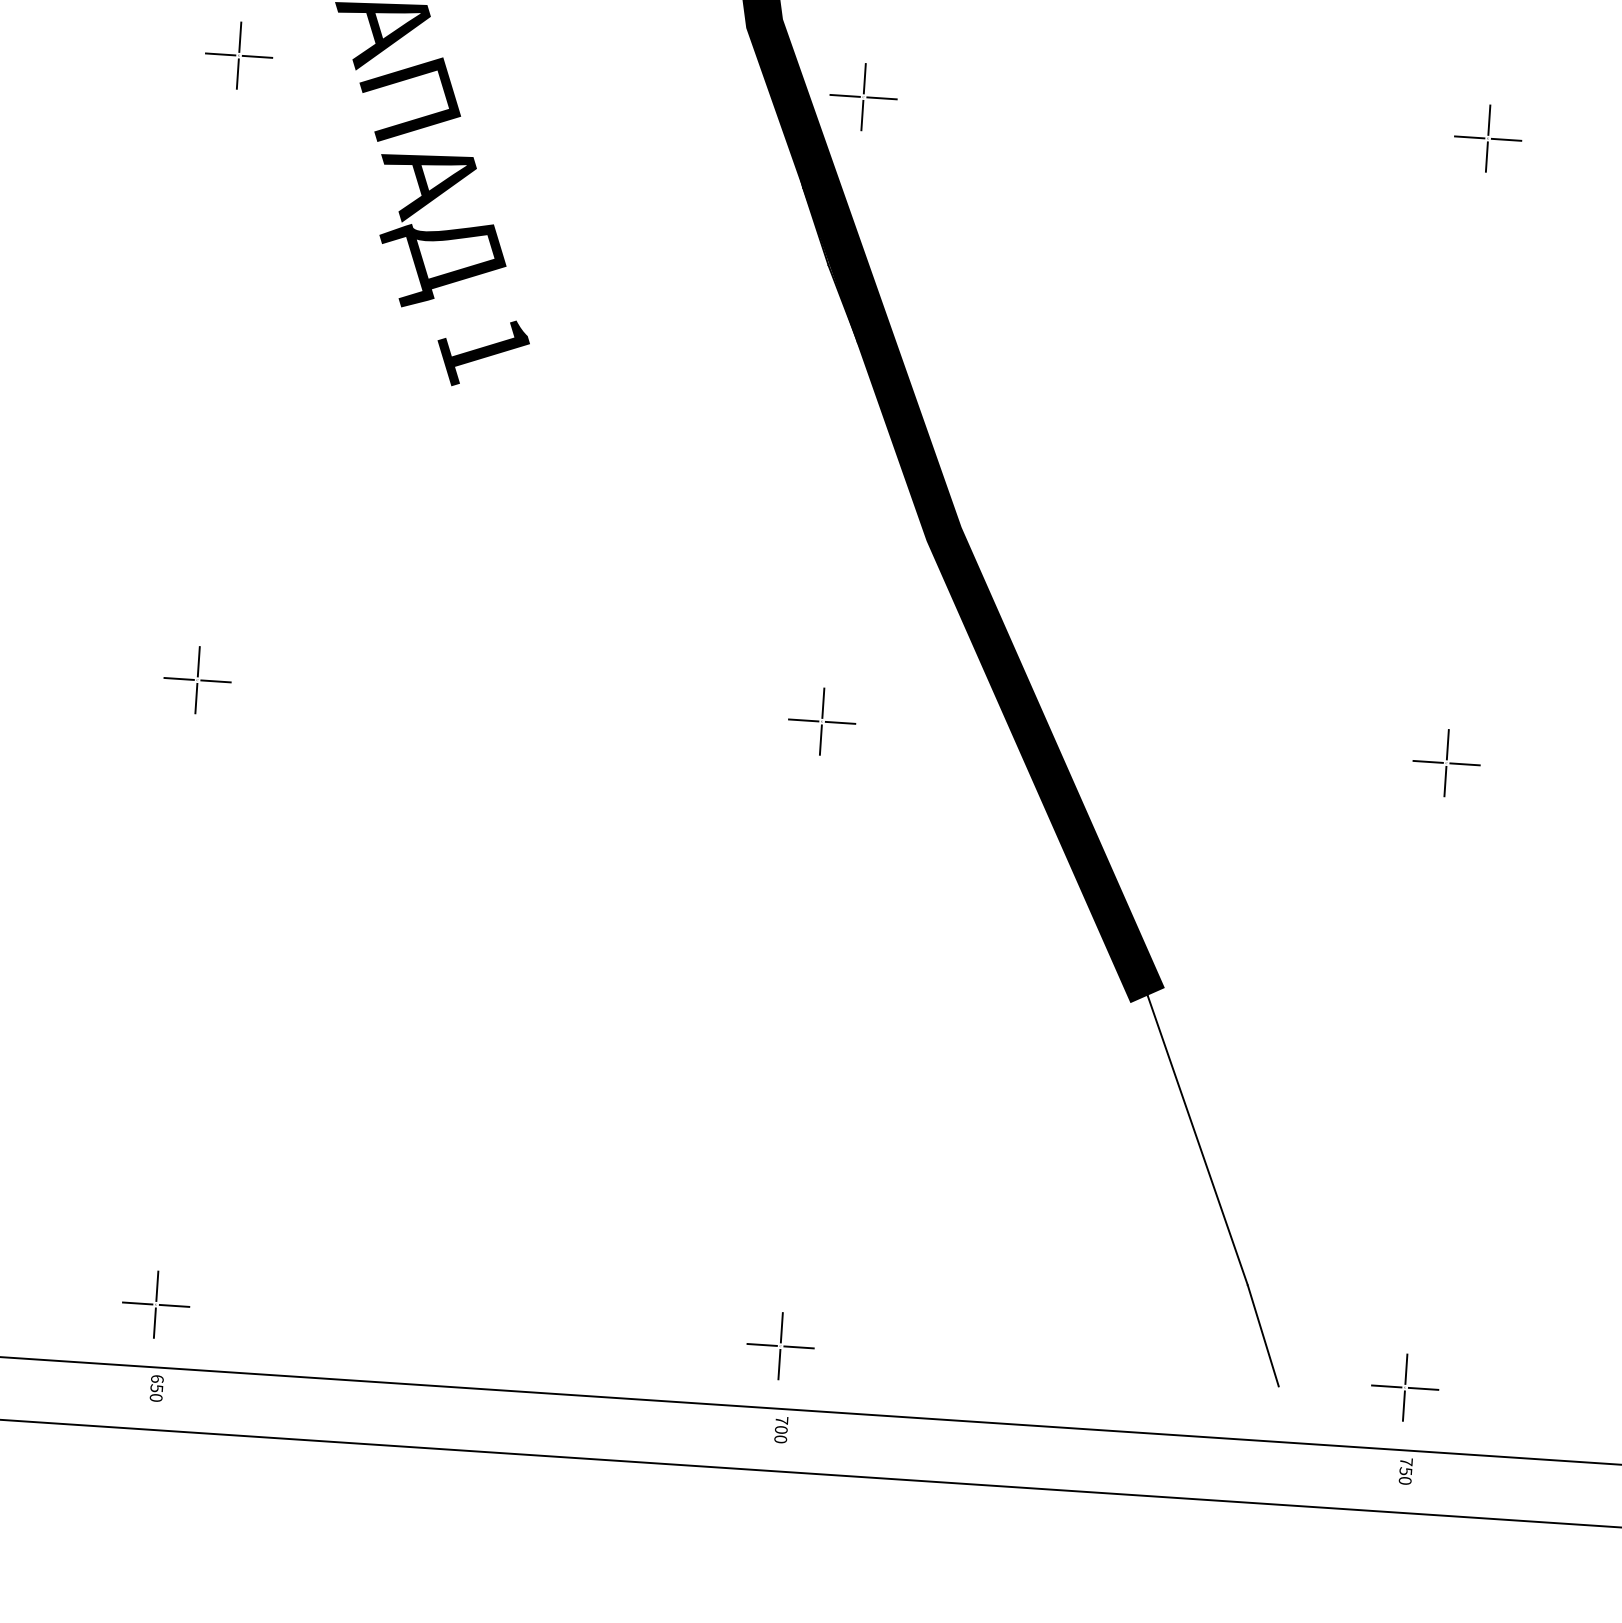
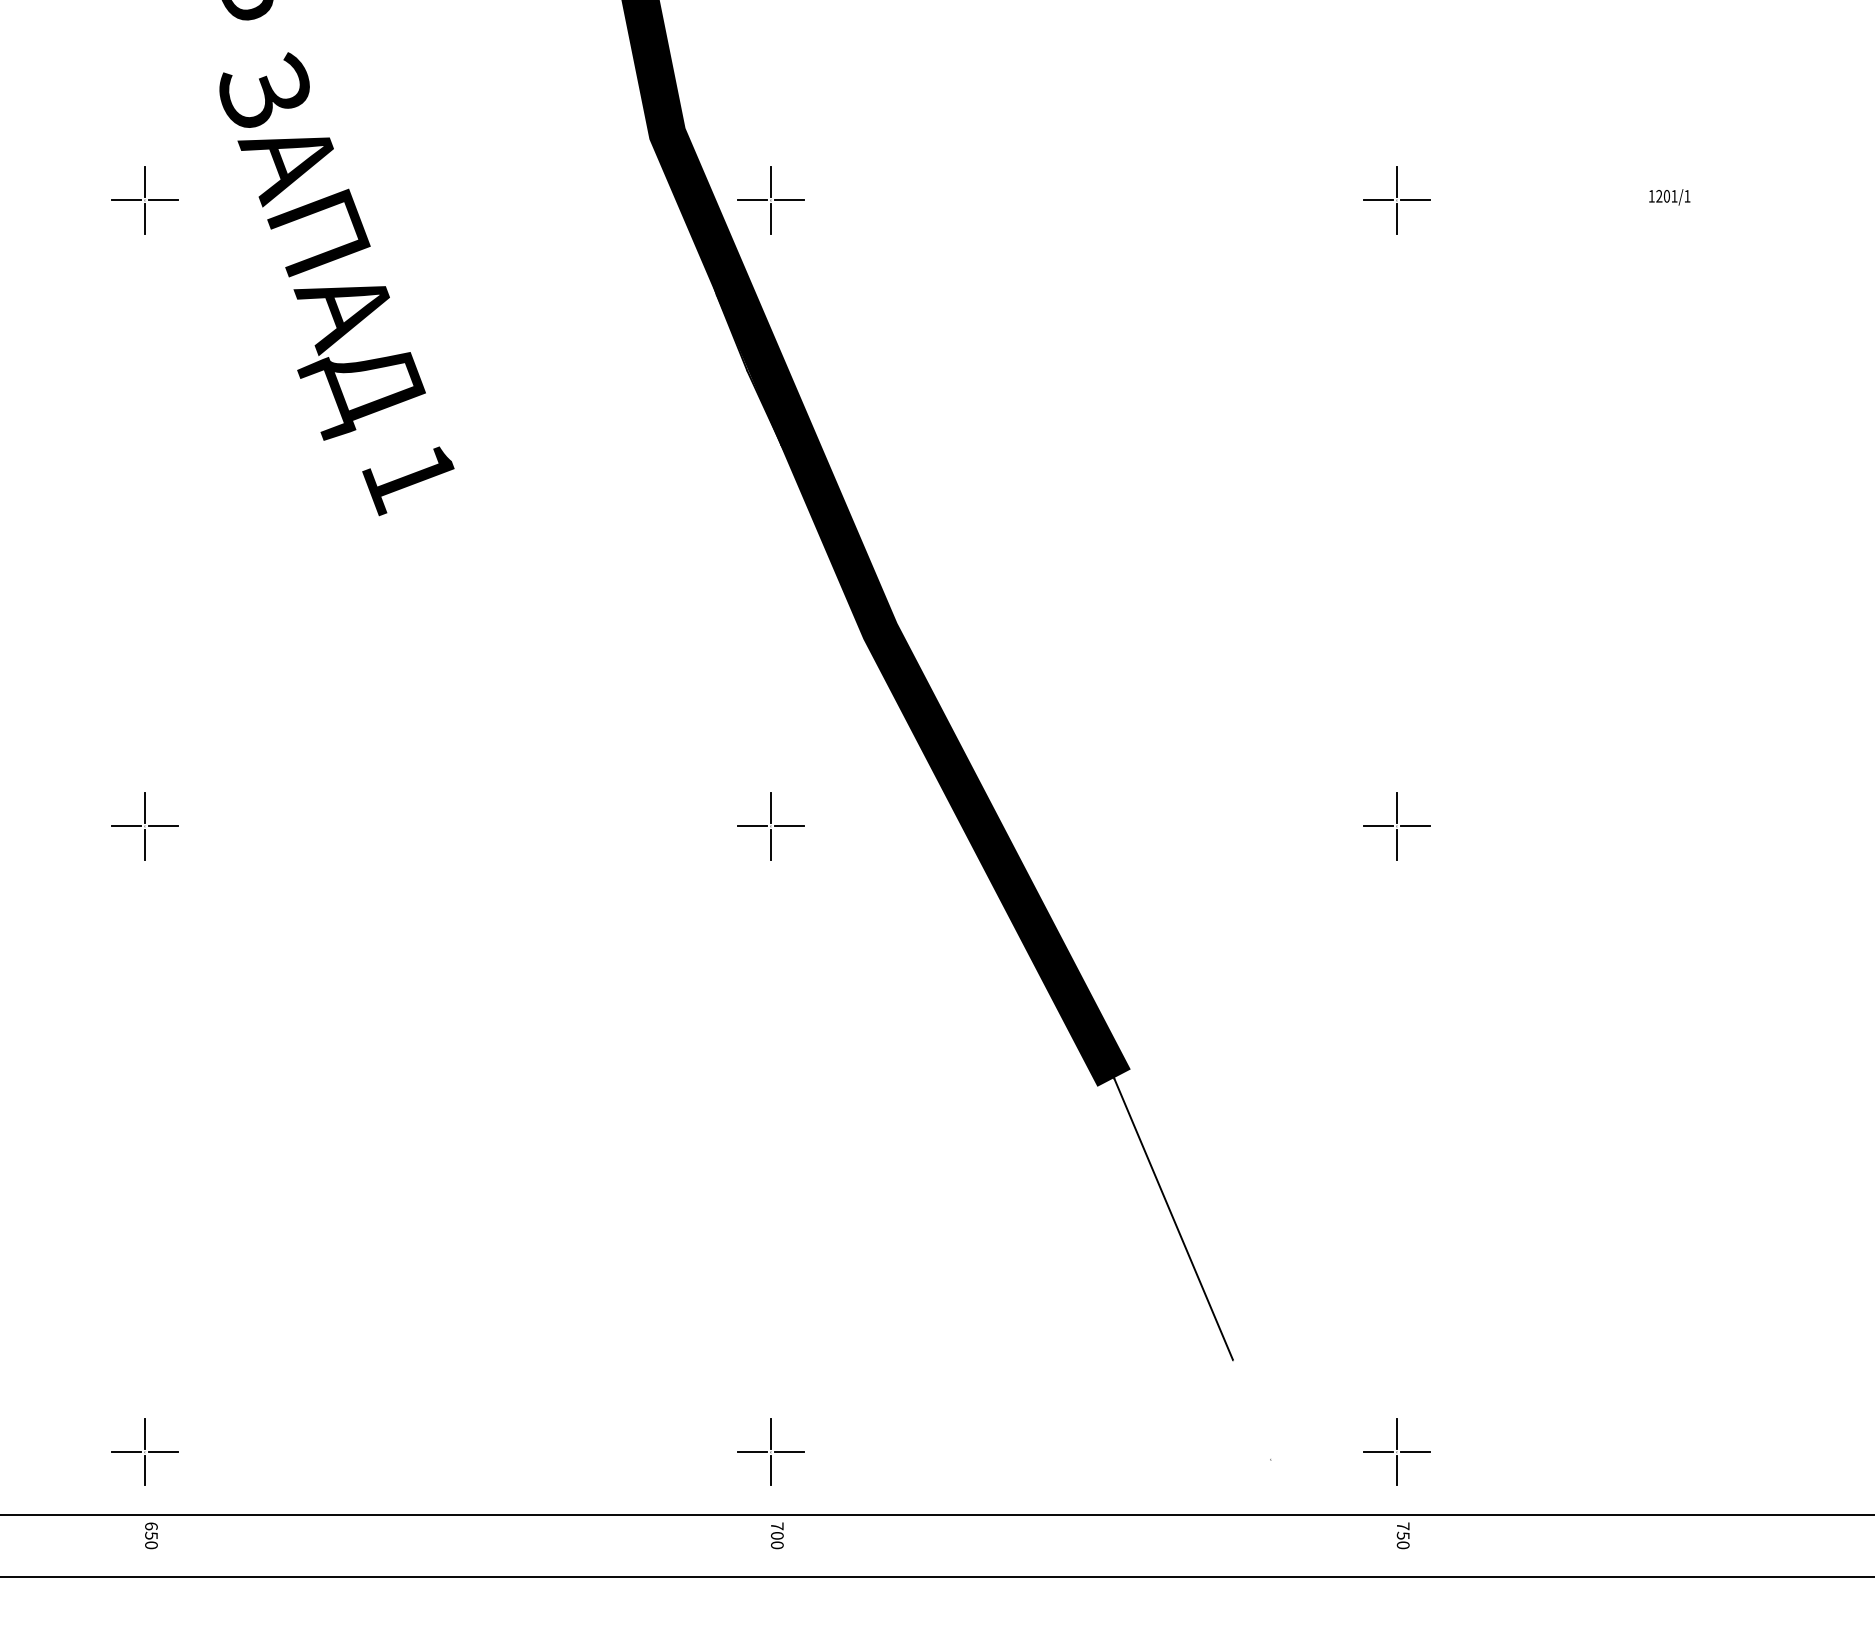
line: (1262, 1336) -> (1251, 1410), removed

